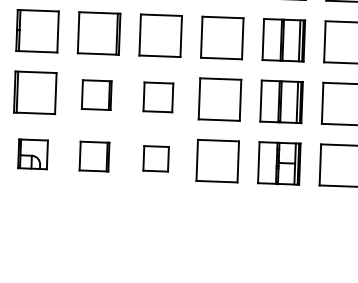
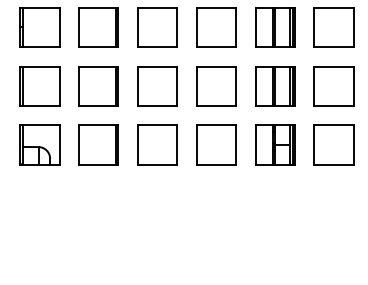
part: (96, 95) -> (98, 86), size x1.43
part: (158, 97) -> (157, 86), size x1.43
part: (32, 153) -> (39, 144), size x1.43
part: (94, 156) -> (98, 144), size x1.43
part: (156, 158) -> (157, 144), size x1.67

